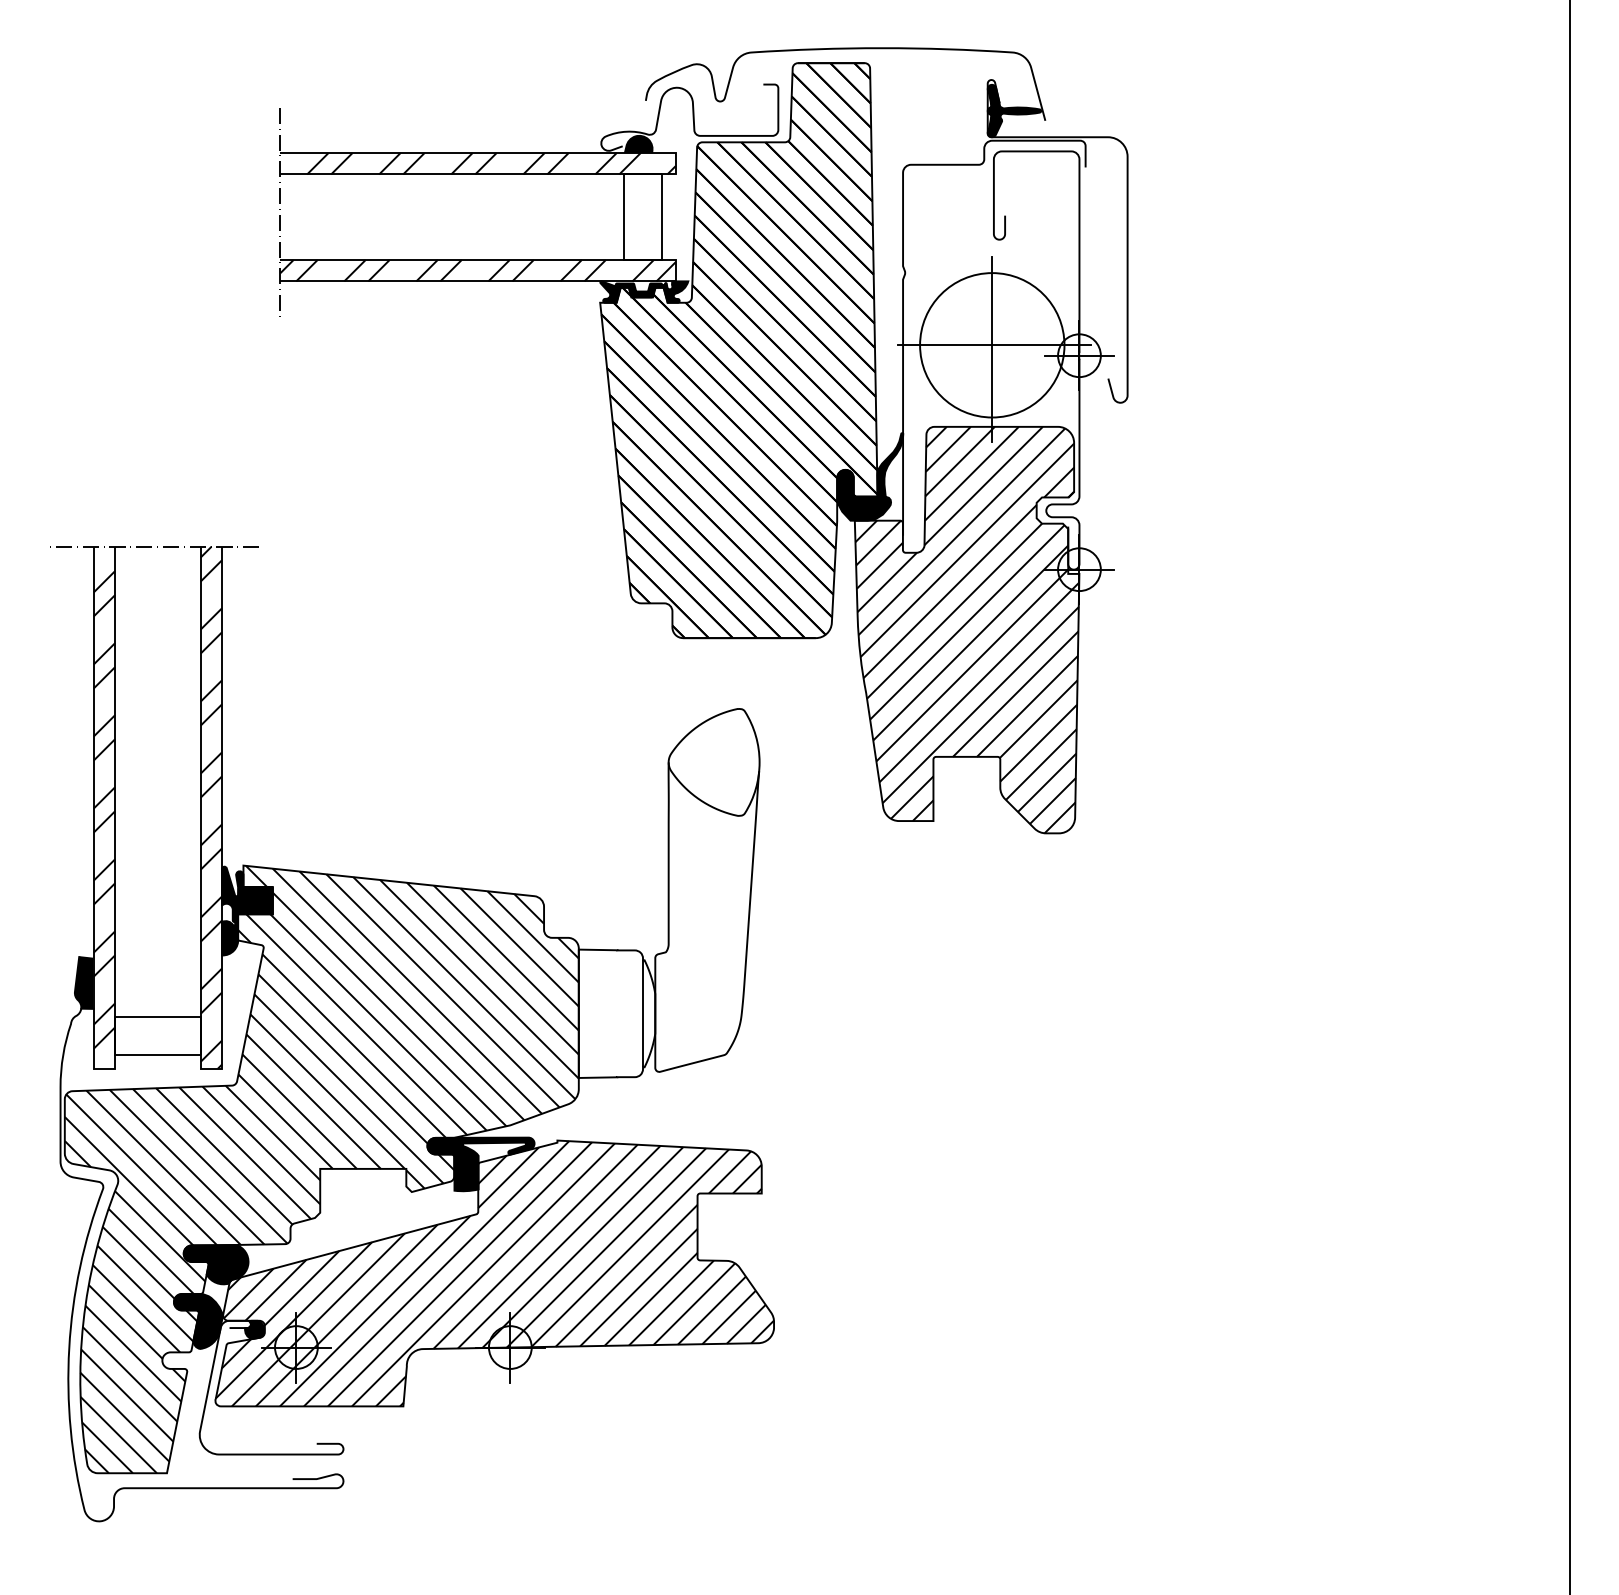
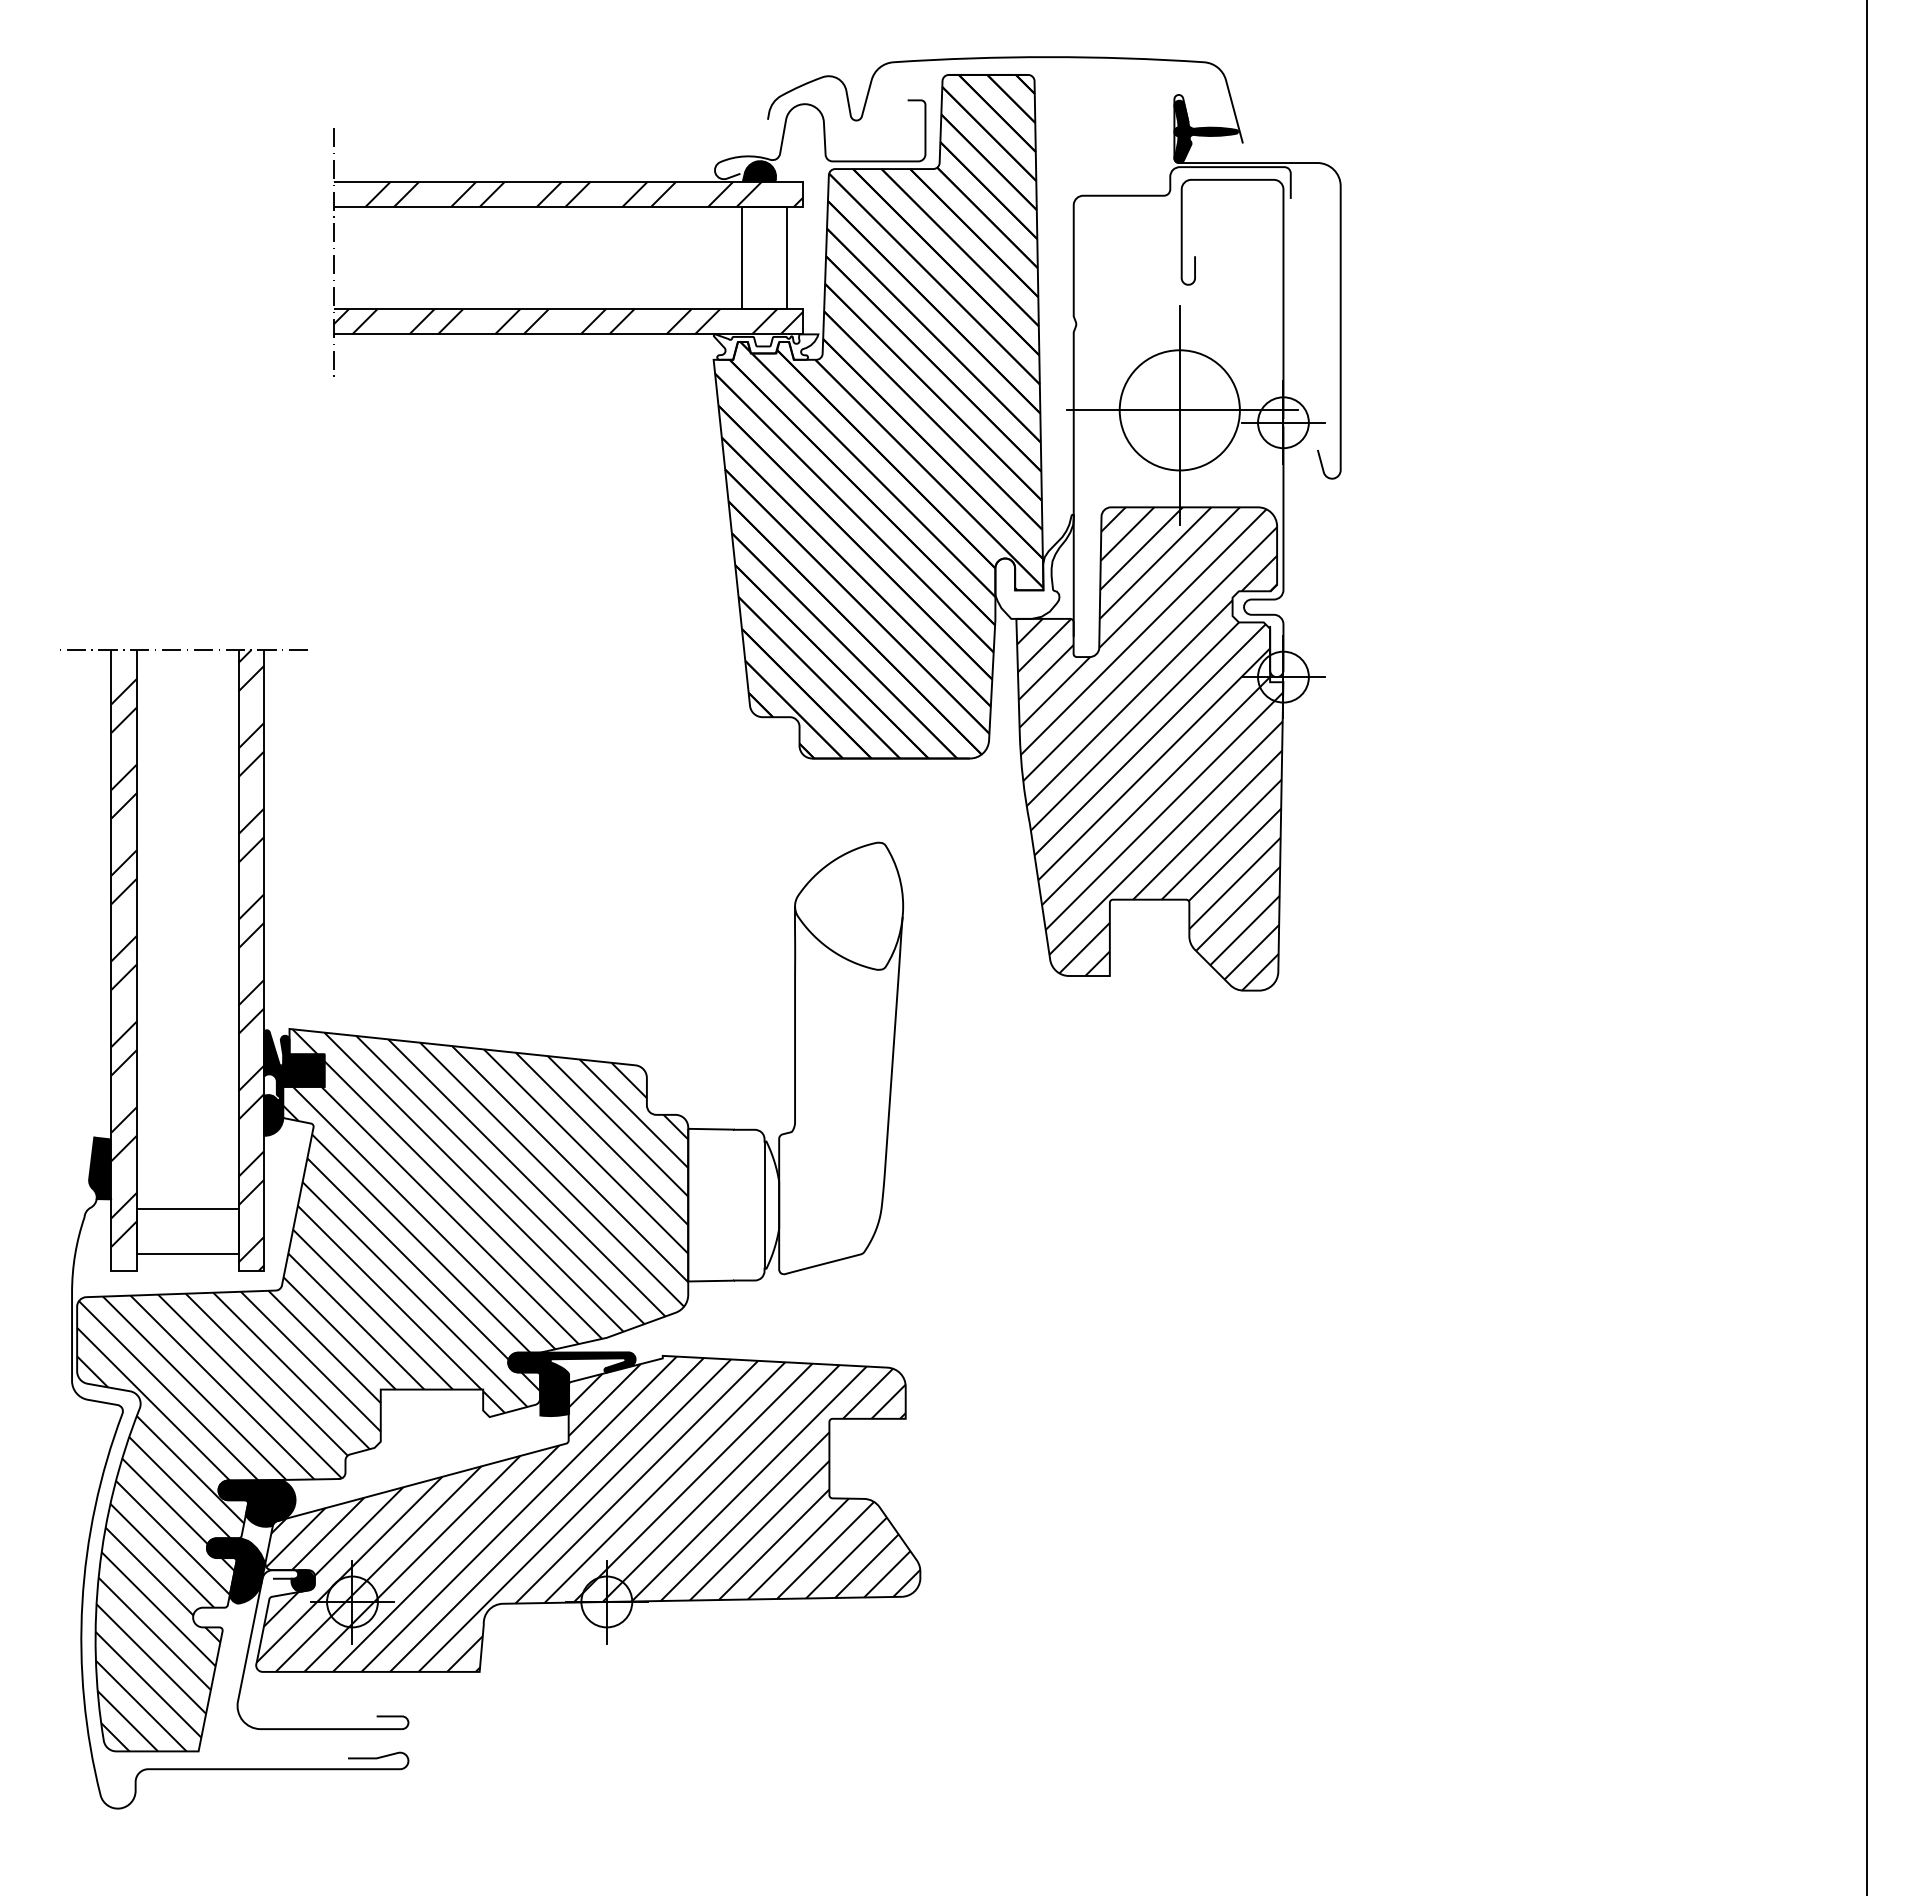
fill: (643, 291) -> (765, 346), removed
circle: (992, 345) -> (1179, 410), size x0.7
fill: (870, 476) -> (1034, 566), removed

